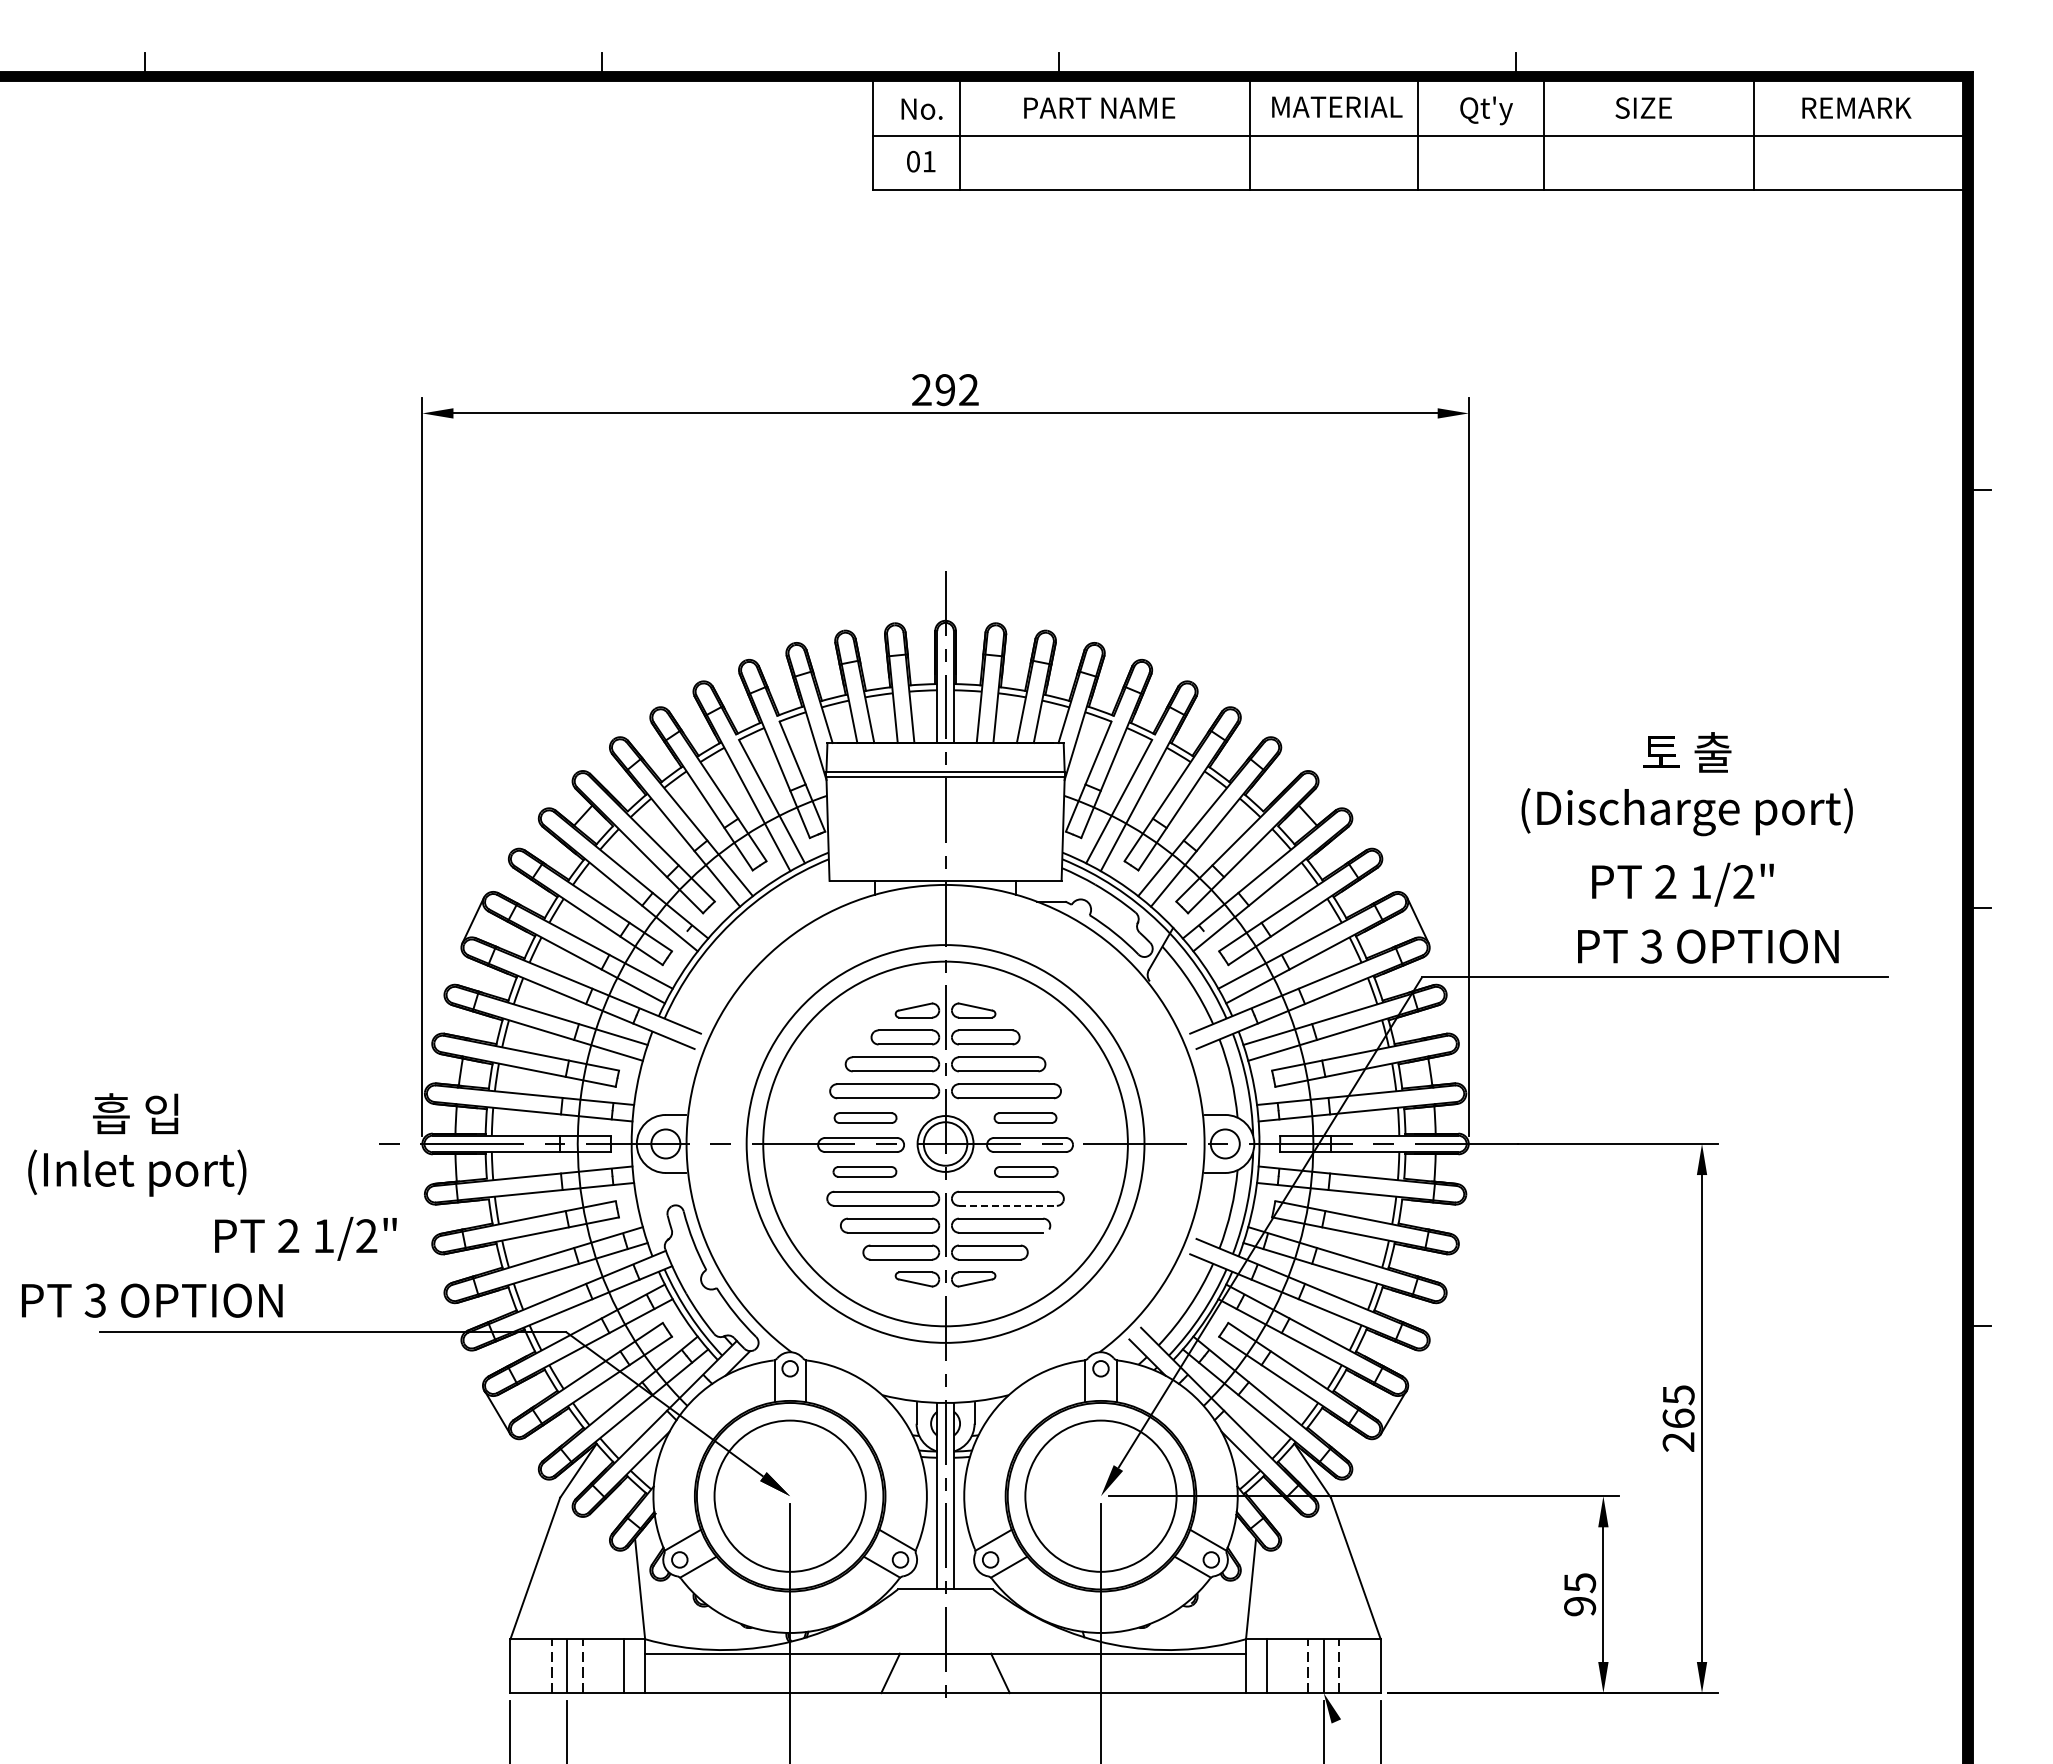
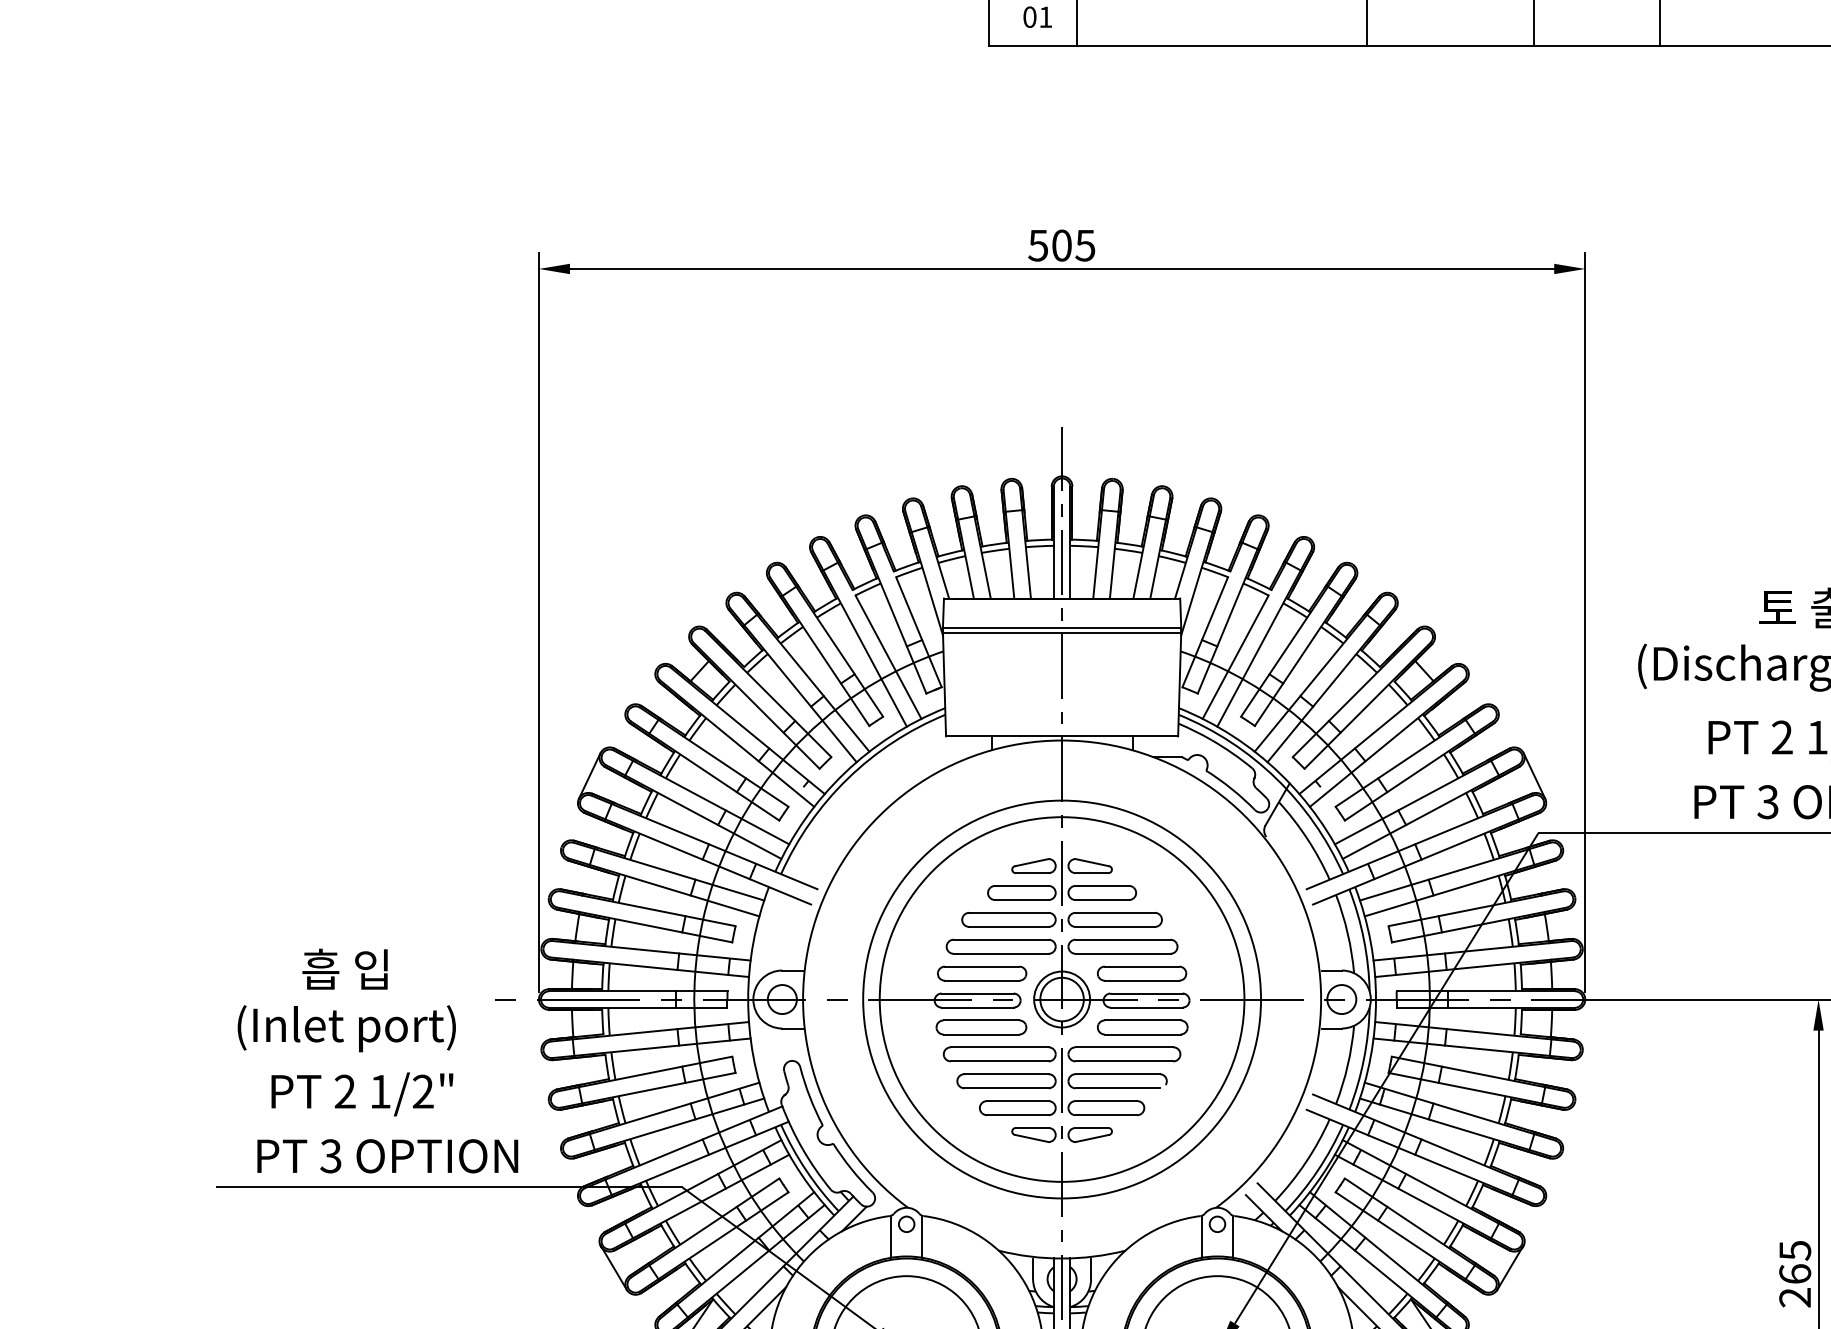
text: (944, 390) -> (1061, 246), 292 -> 505
part: (865, 1117) -> (982, 973), size x1.43
part: (1025, 1117) -> (1142, 973), size x1.43
text: (137, 1144) -> (347, 1000), moved
part: (864, 1171) -> (981, 1027), size x1.43
part: (1026, 1171) -> (1143, 1027), size x1.43
line: (1007, 1205) -> (1124, 1061), dashed -> solid
text: (305, 1238) -> (362, 1094), moved
text: (152, 1300) -> (388, 1156), moved

